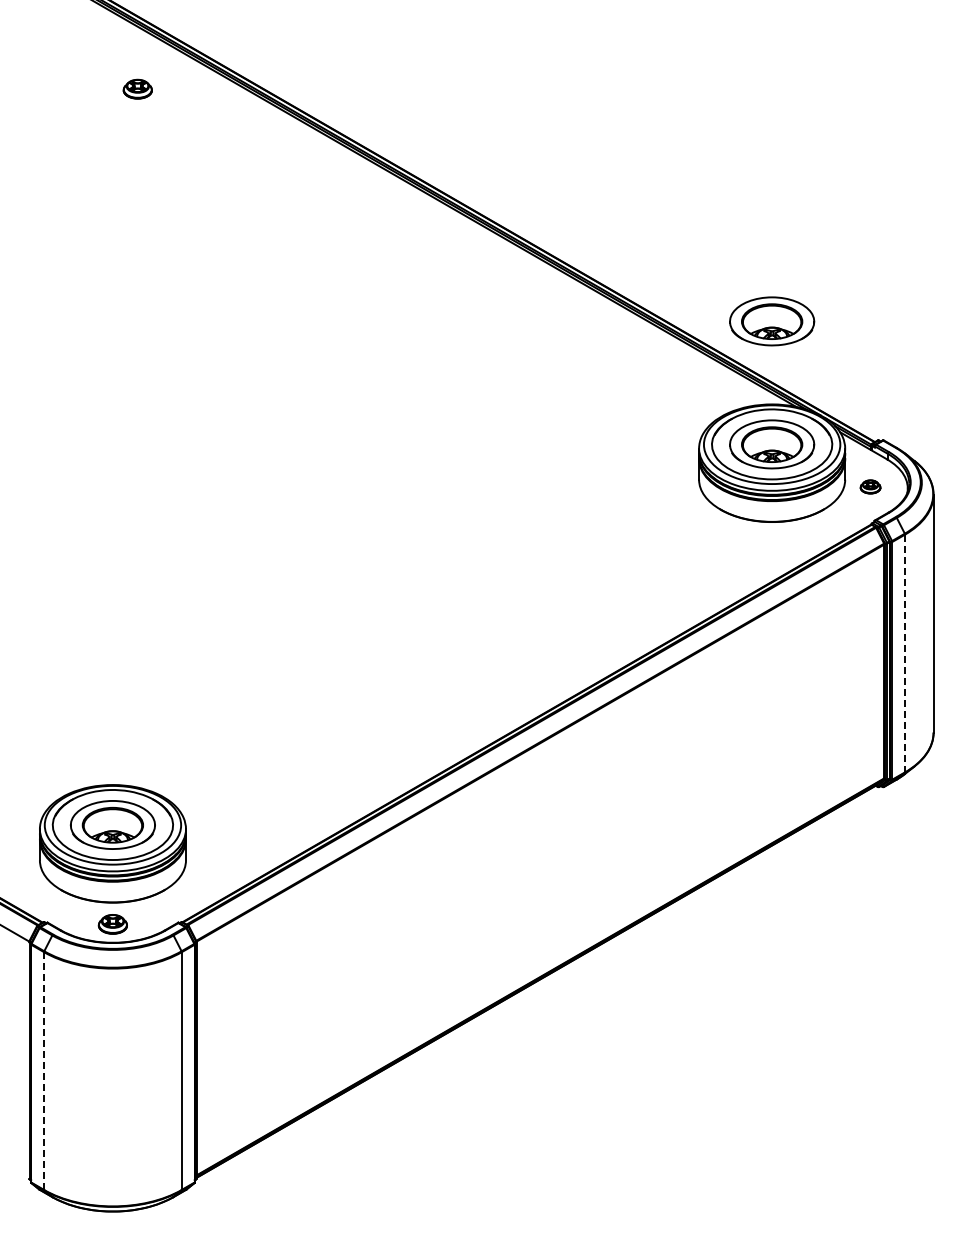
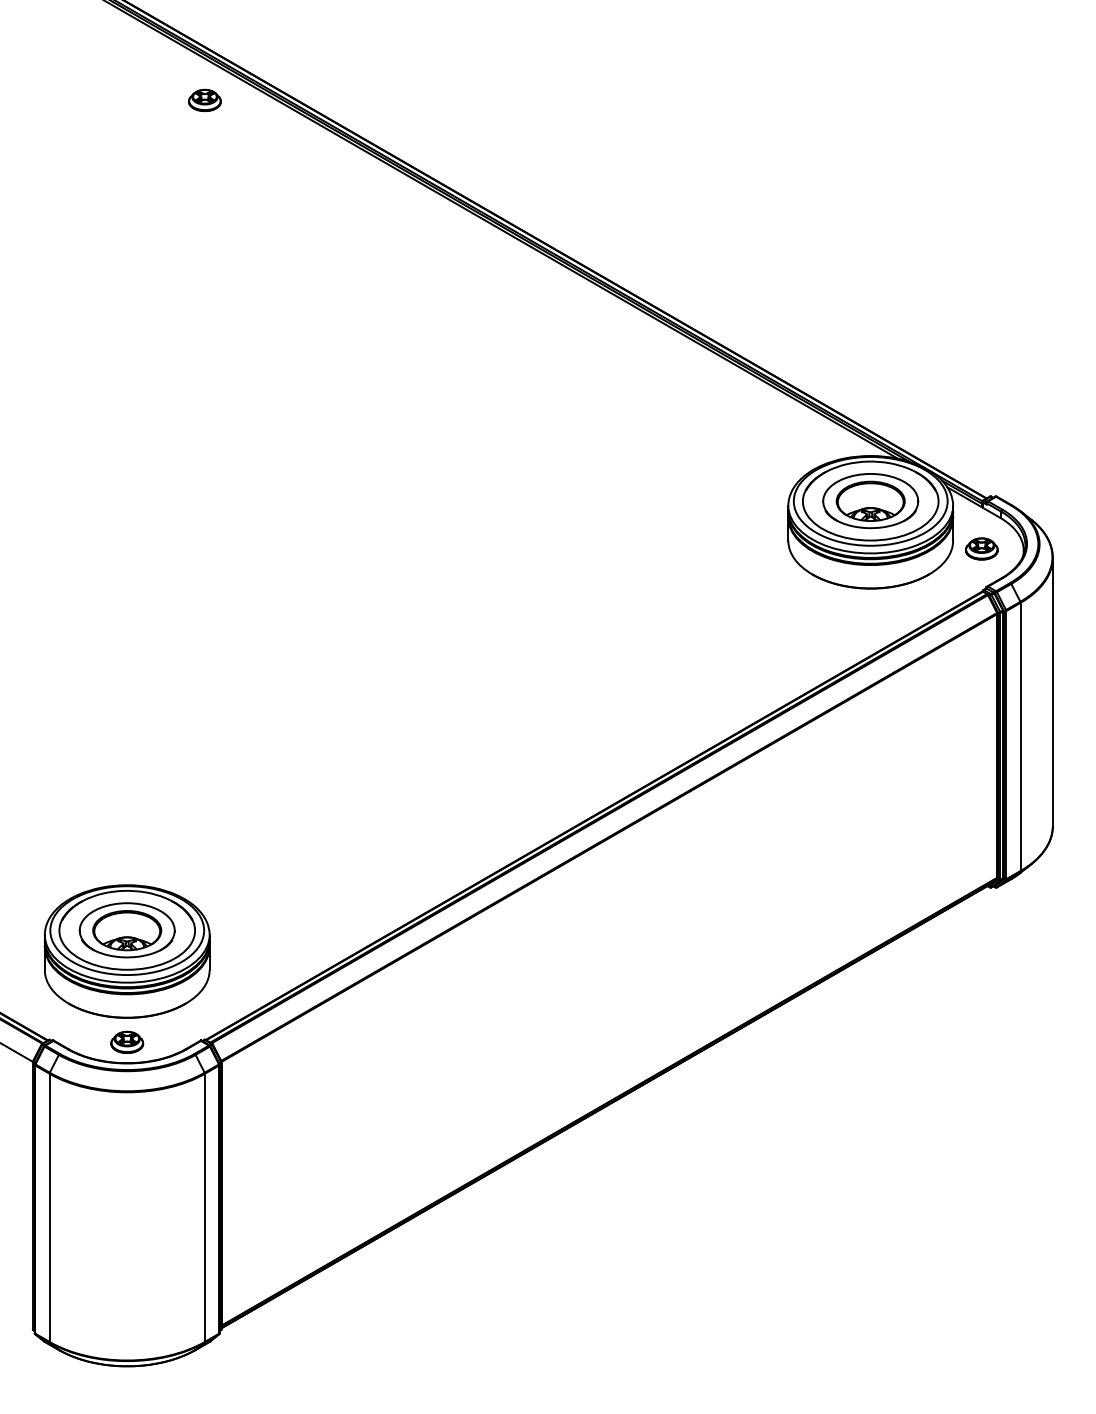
part: (137, 88) -> (204, 99), moved
part: (772, 321) -> (871, 362), removed
part: (870, 486) -> (981, 548), size x1.43
line: (905, 653) -> (1021, 736), dashed -> solid
line: (44, 1071) -> (50, 1208), dashed -> solid

